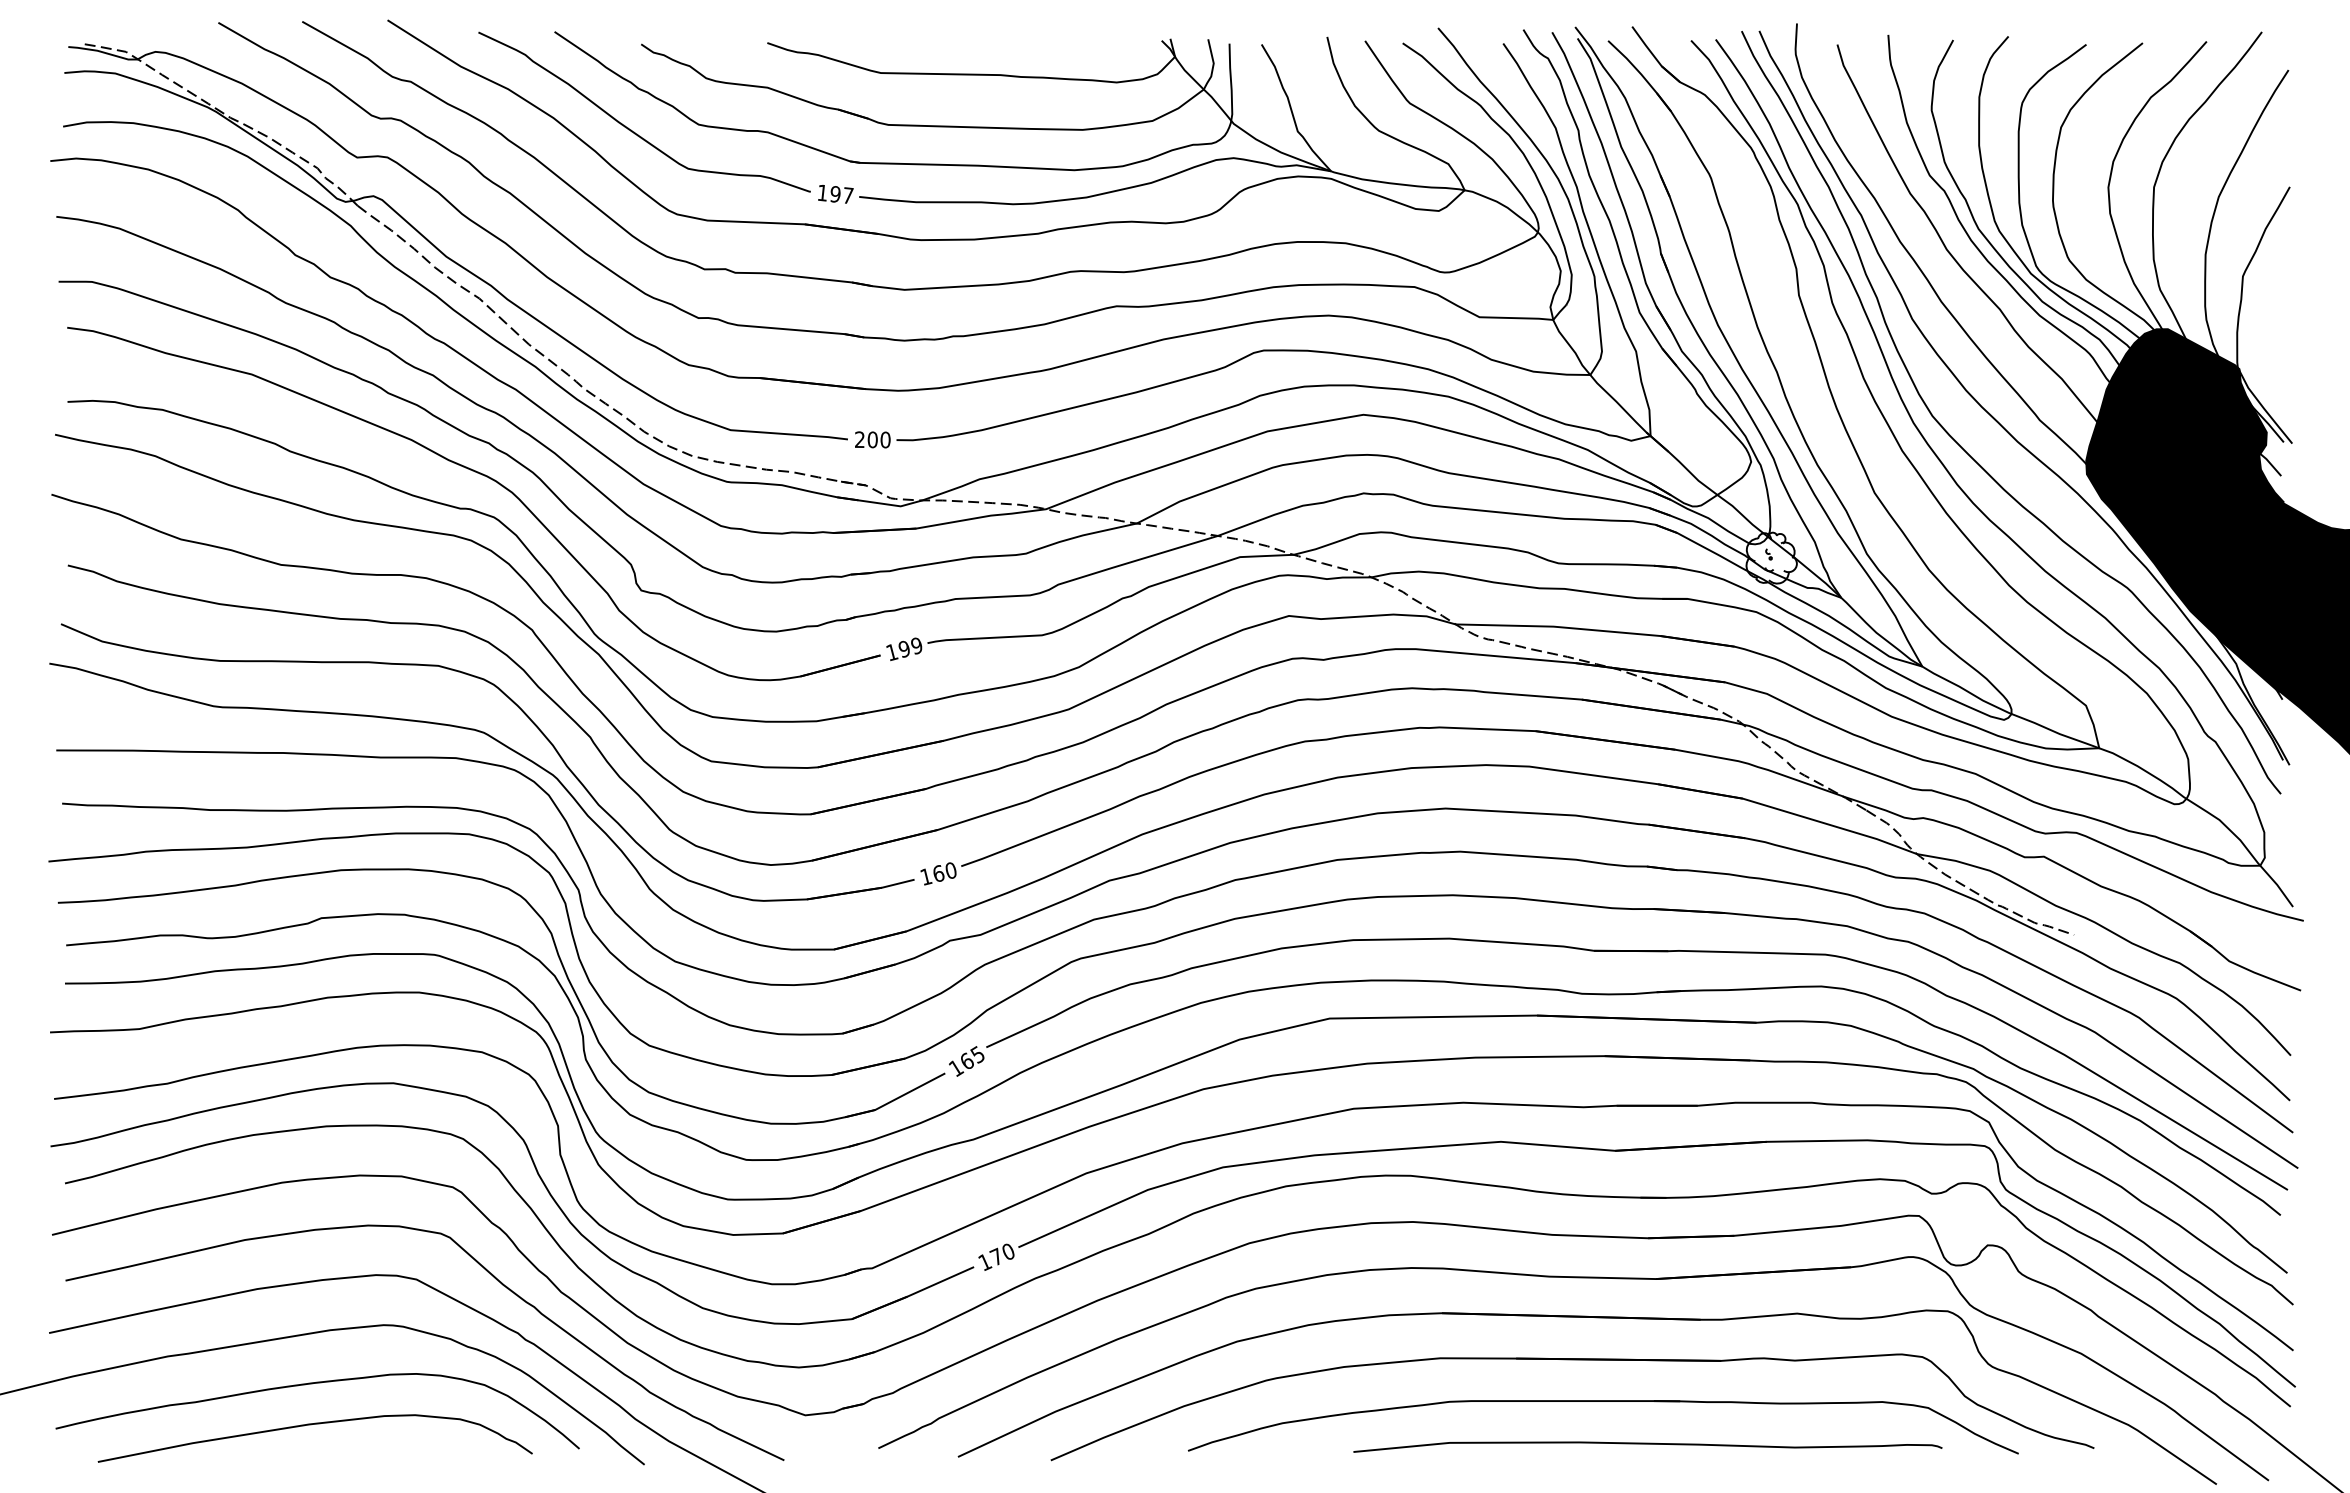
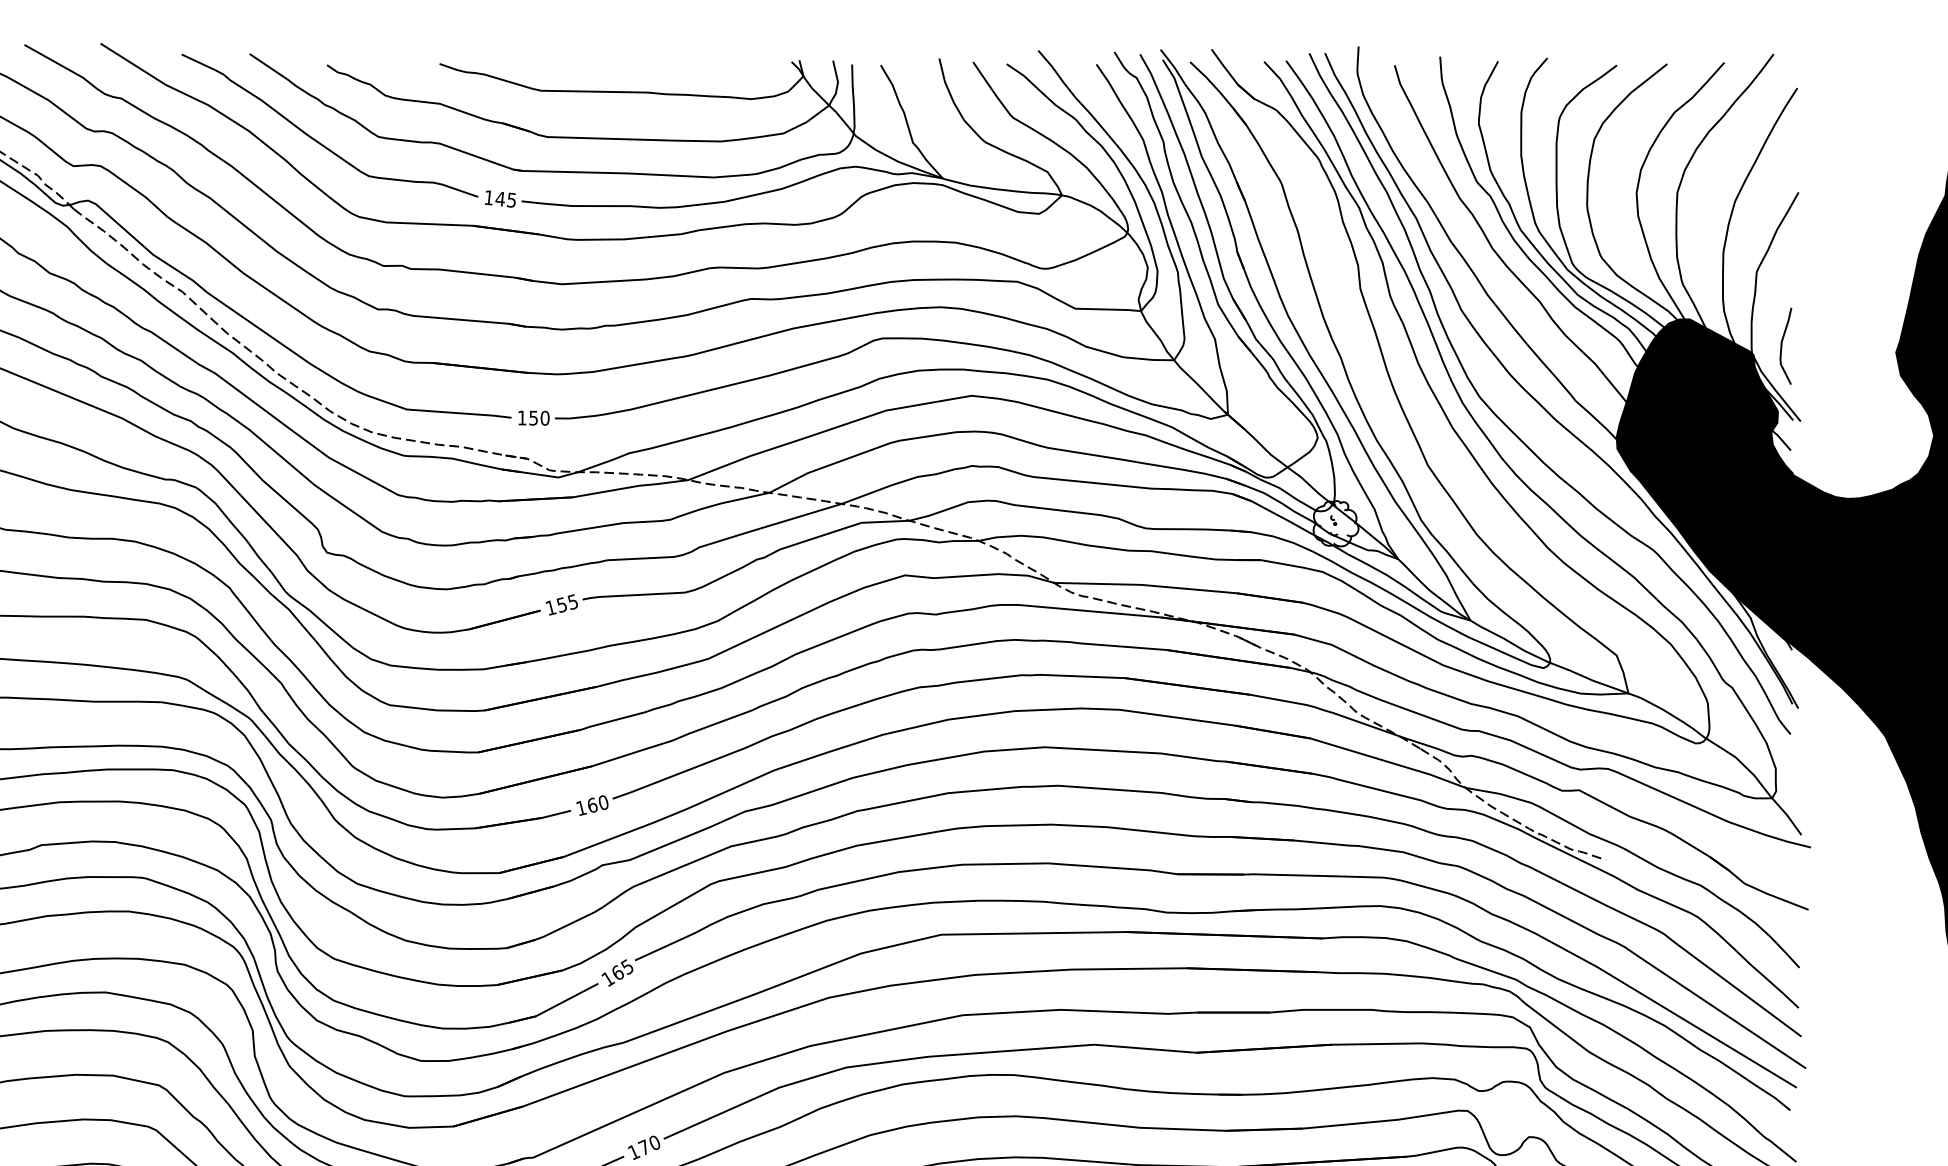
text: (841, 195) -> (505, 200), 197 -> 145
curve: (2271, 359) -> (1782, 346), added
text: (866, 439) -> (528, 417), 200 -> 150
text: (910, 647) -> (567, 603), 199 -> 155

